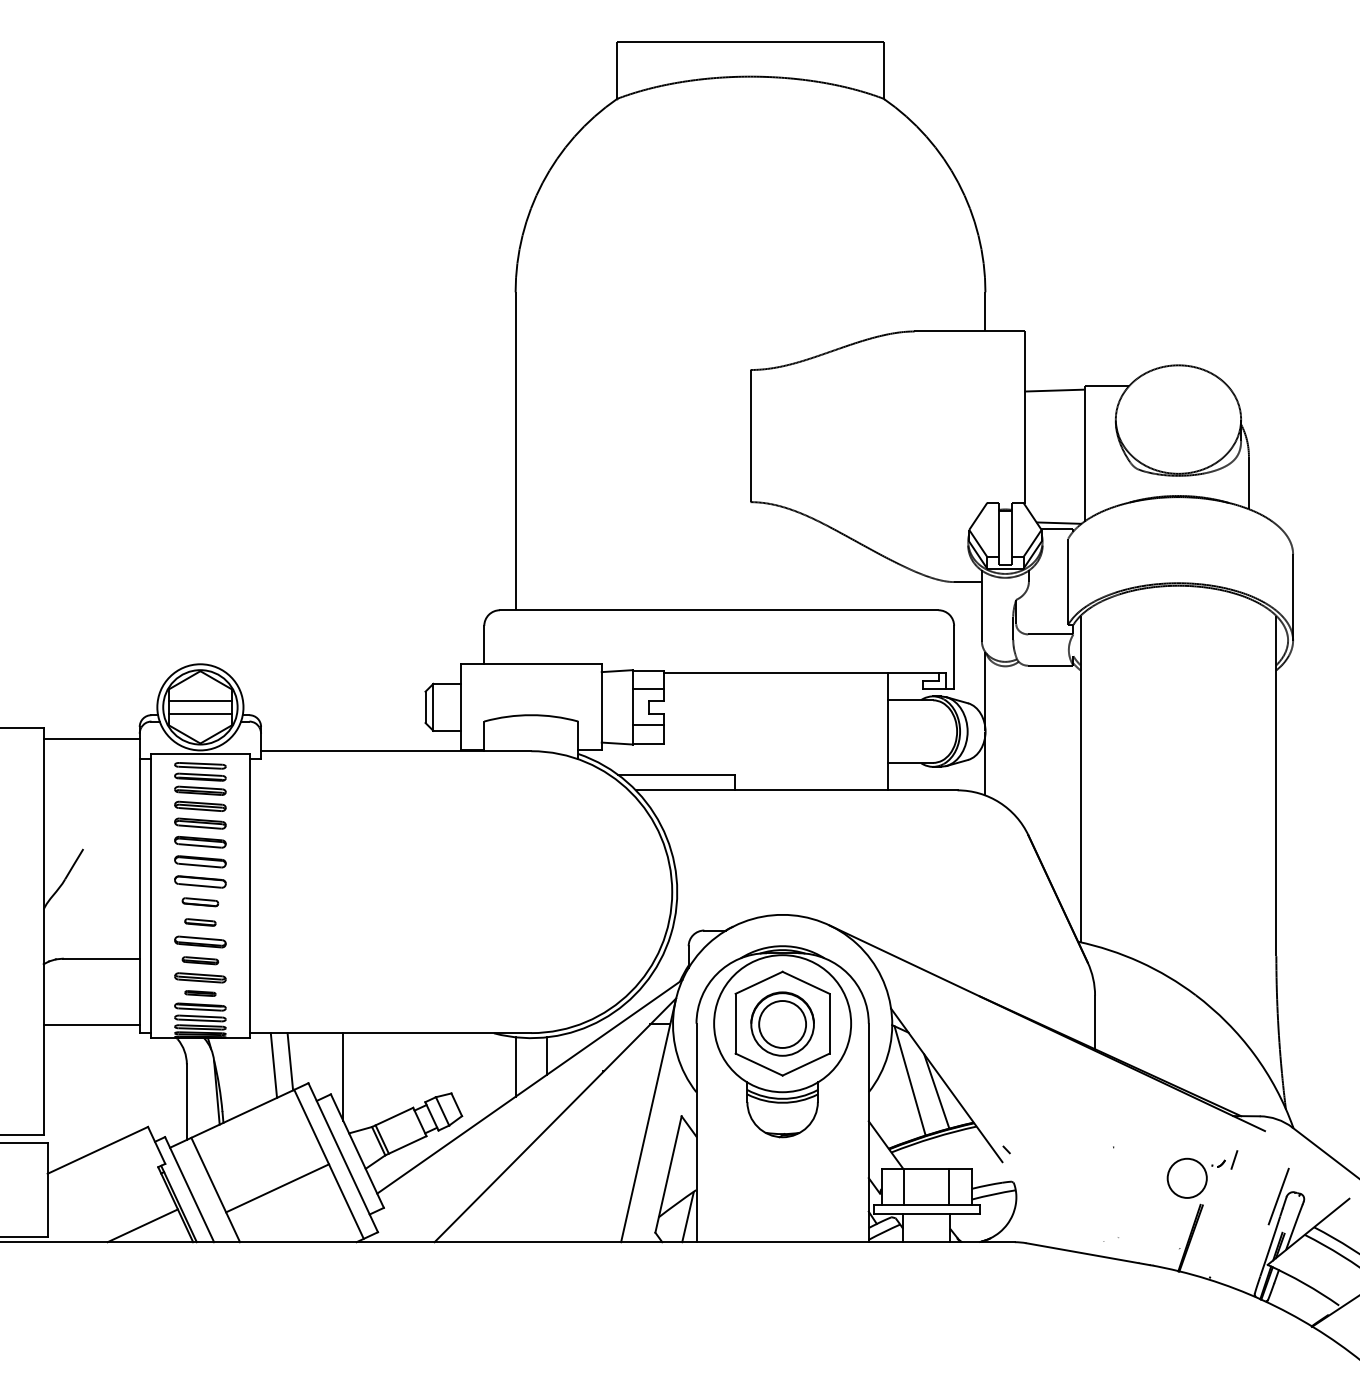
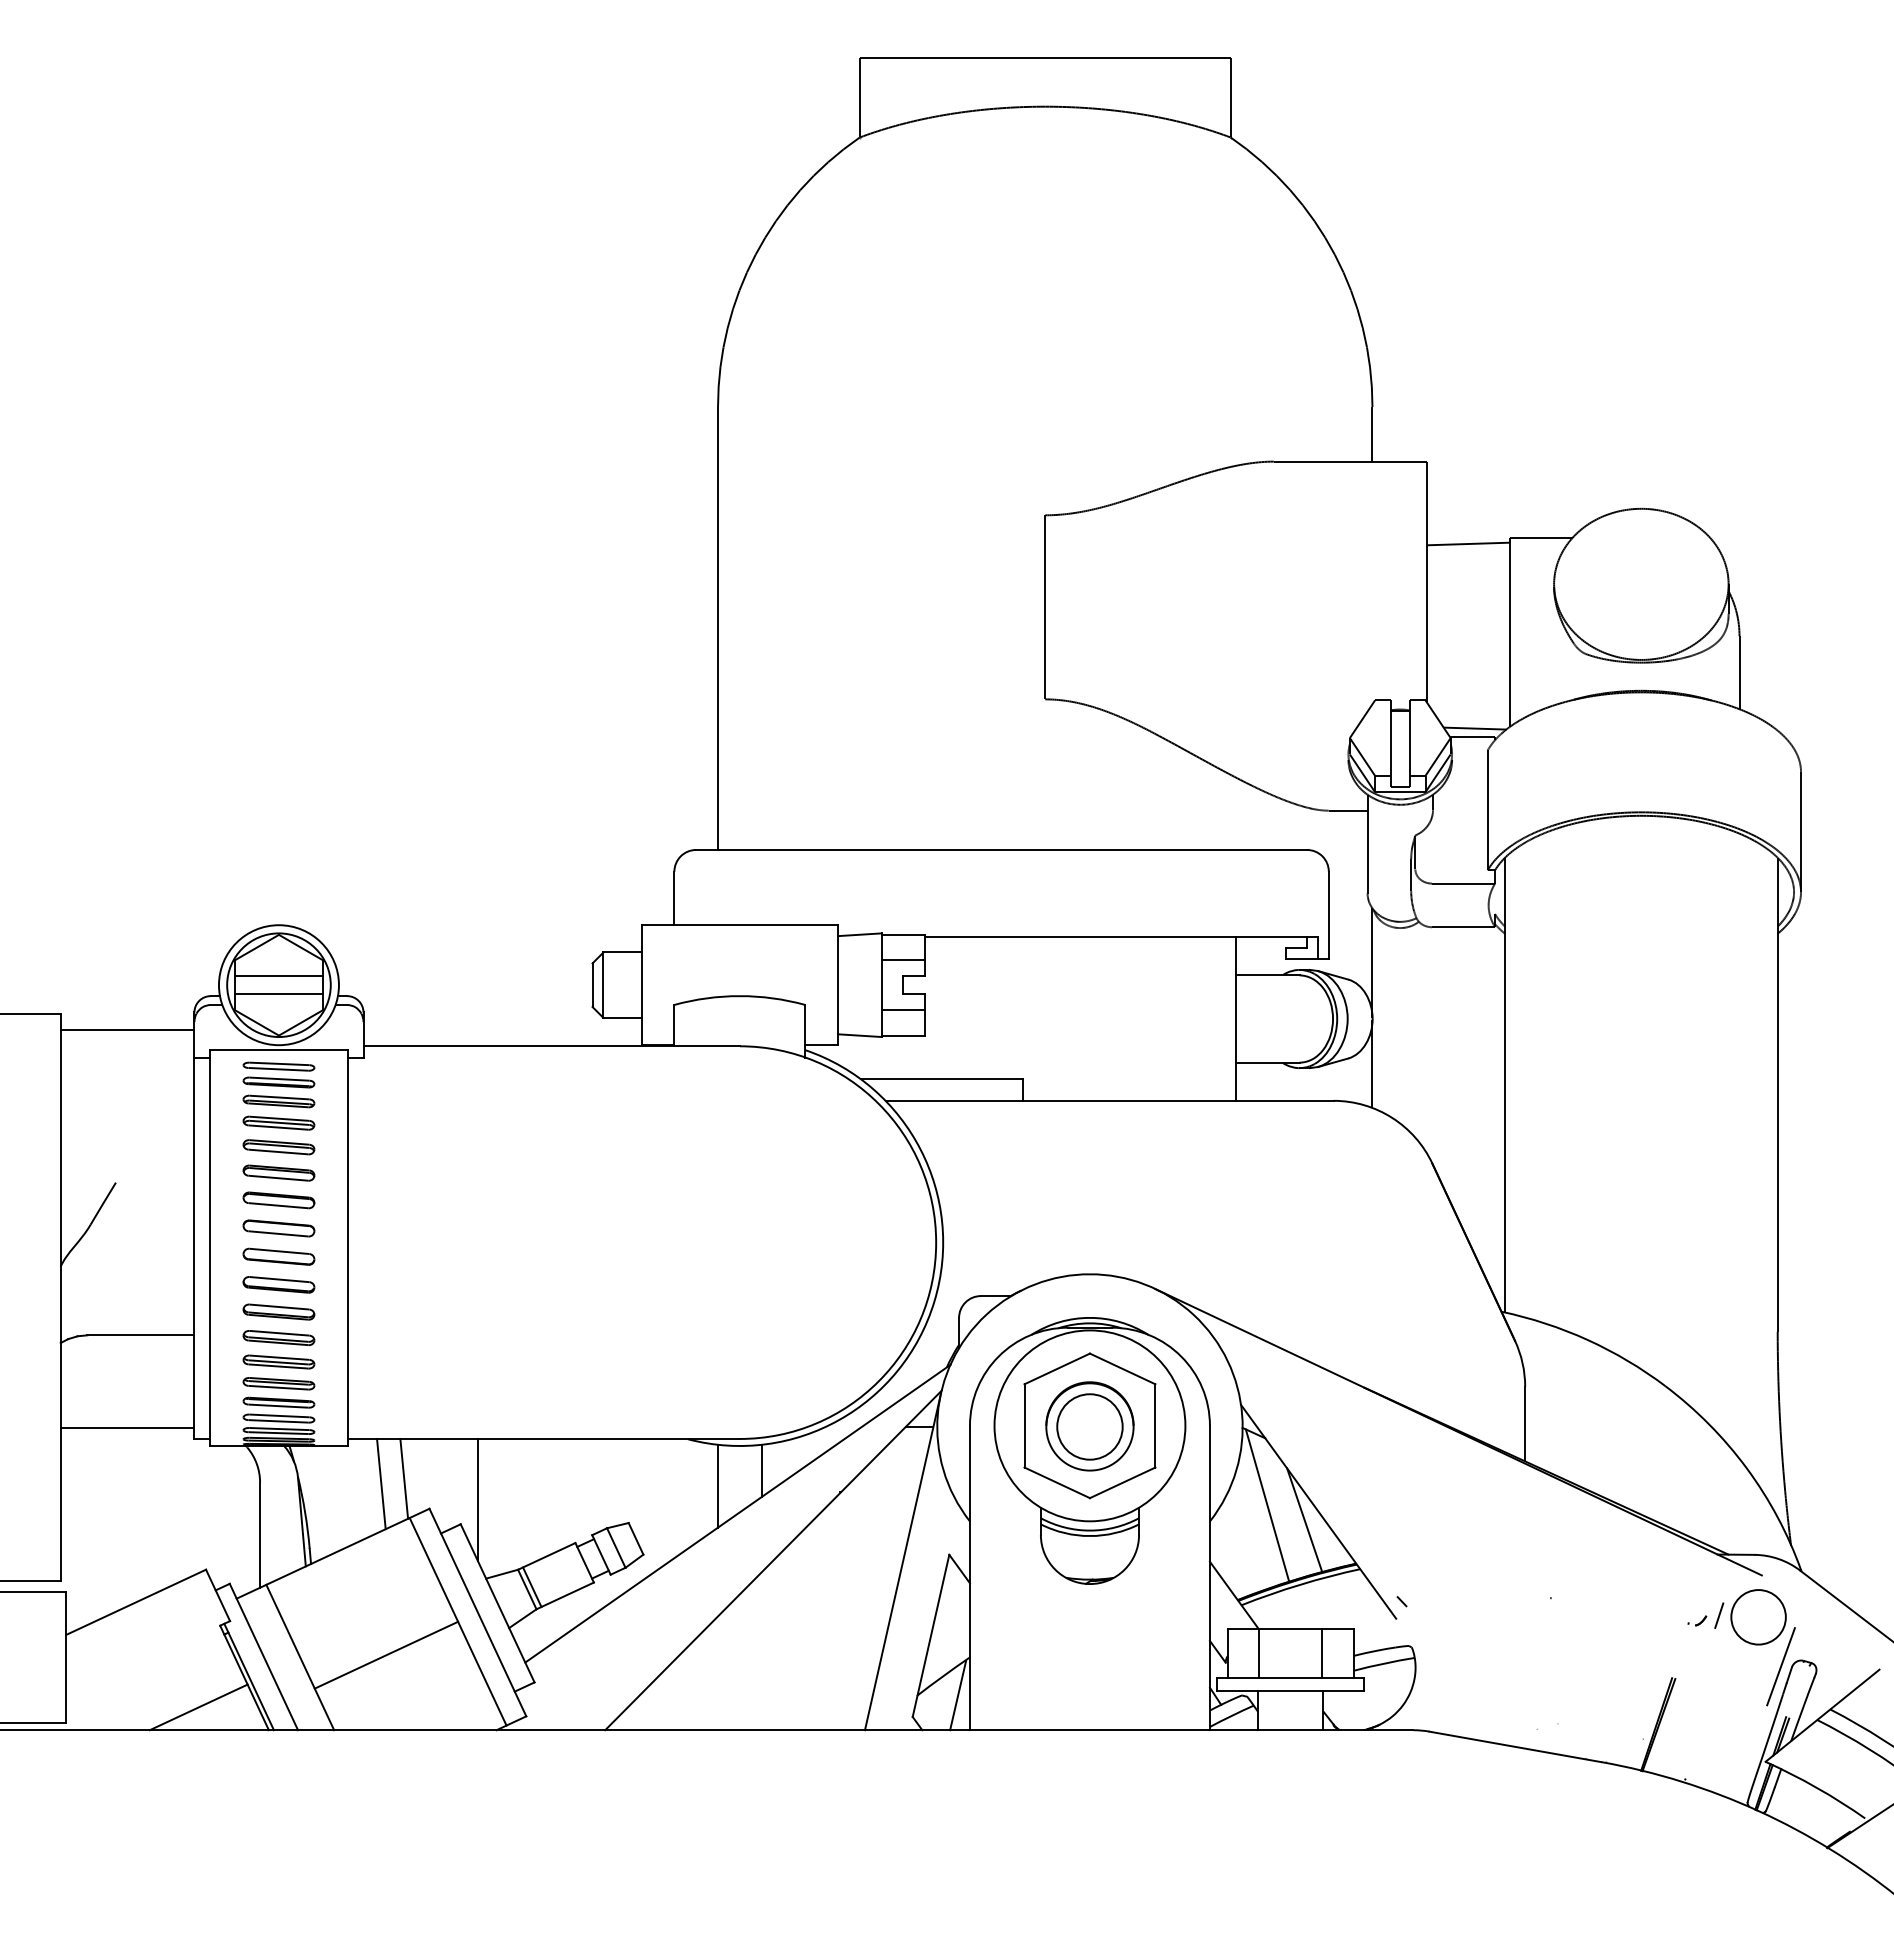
part: (200, 902) -> (278, 1256), size x1.43
part: (200, 922) -> (278, 1284), size x1.67
part: (200, 960) -> (278, 1338), size x1.43
part: (200, 993) -> (278, 1383), size x1.67
circle: (1187, 1178) -> (1758, 1617), moved

